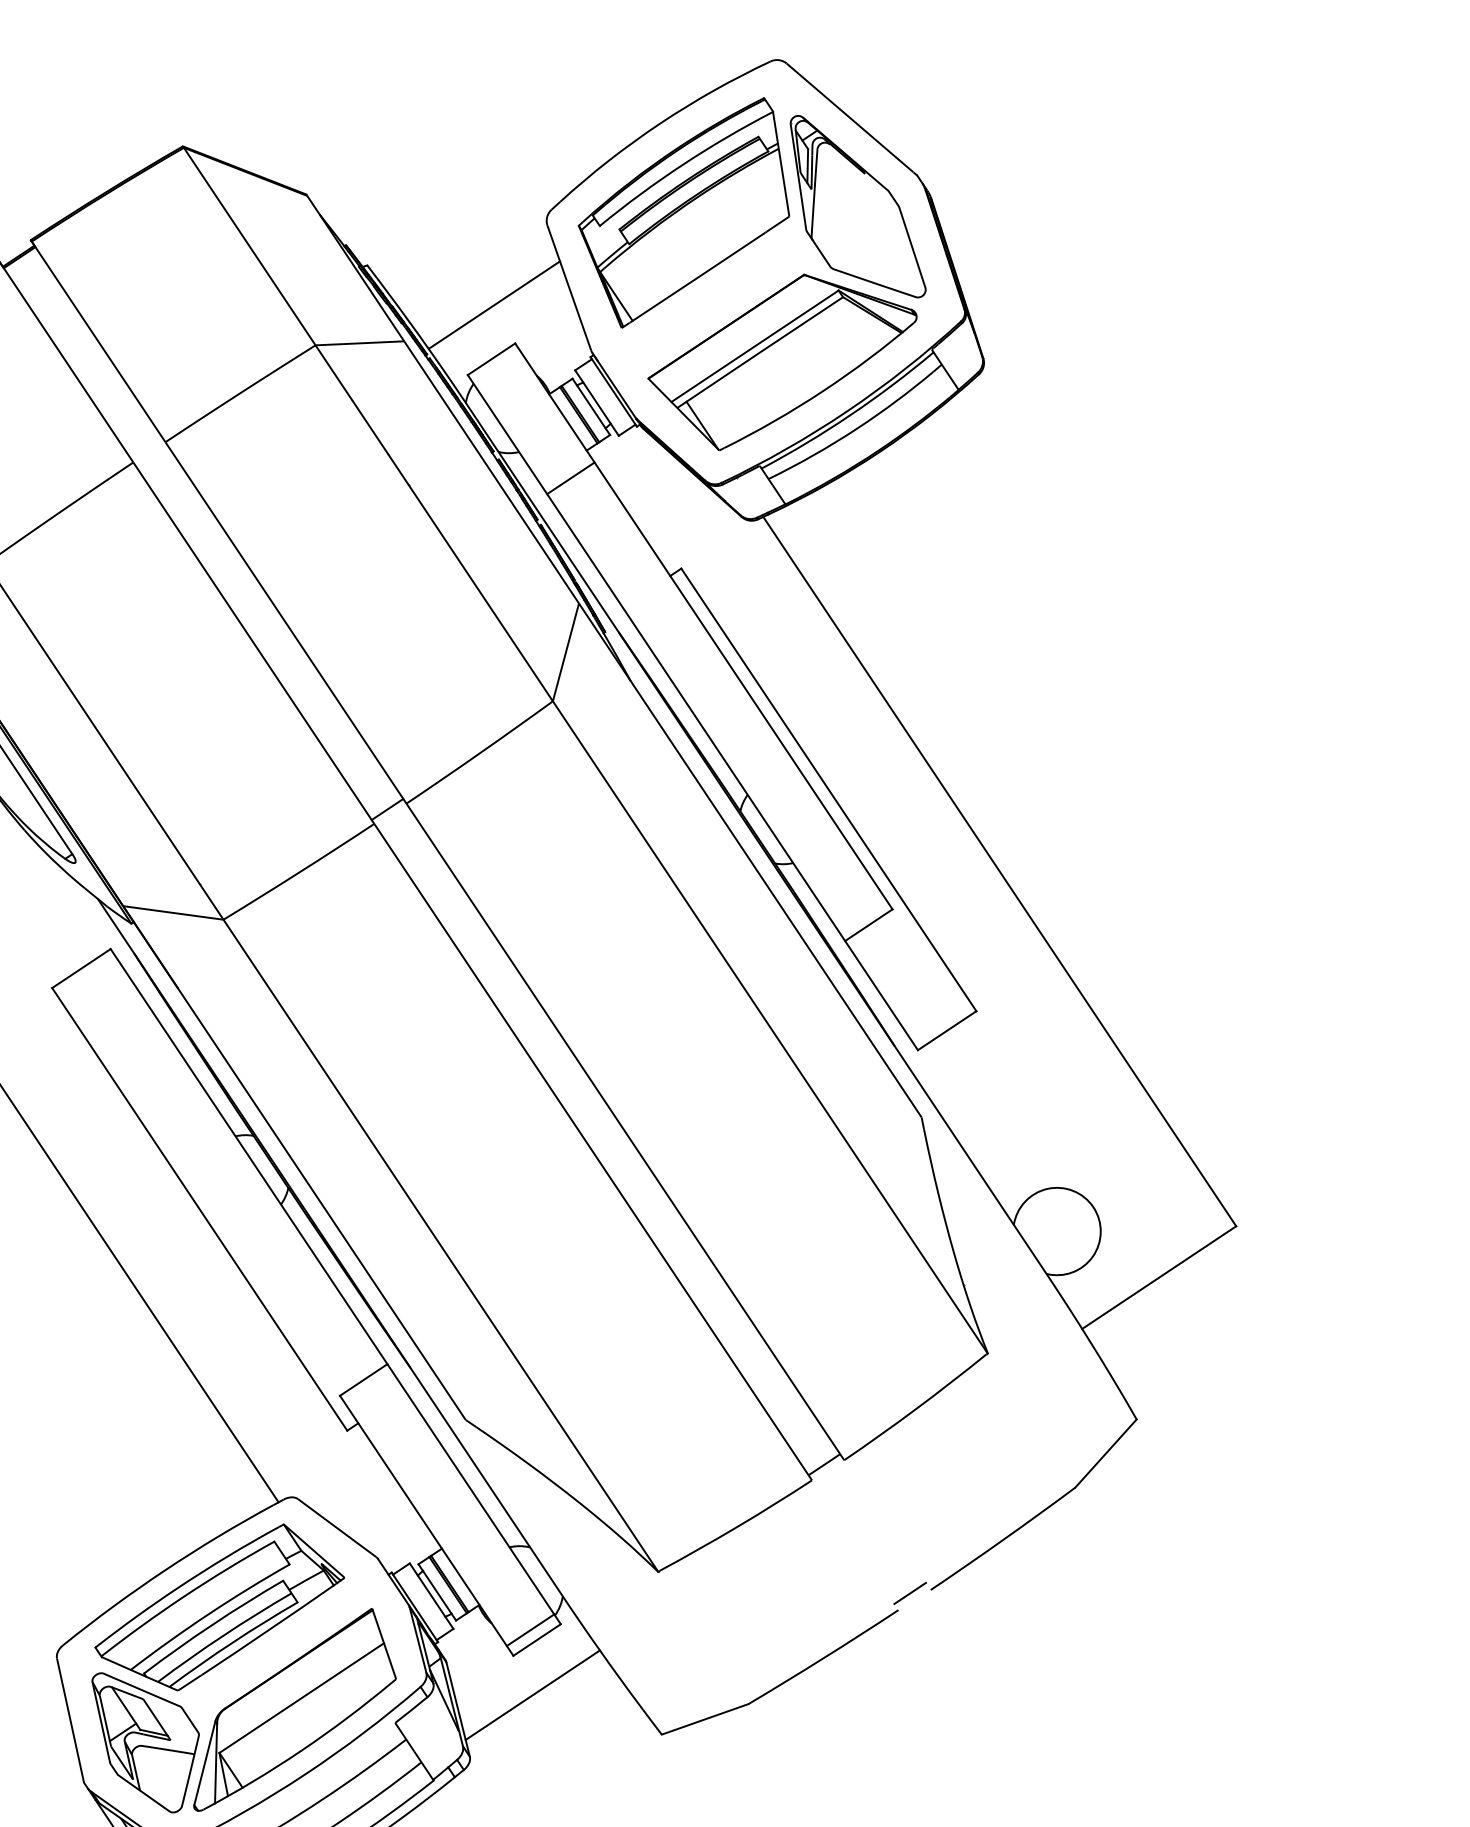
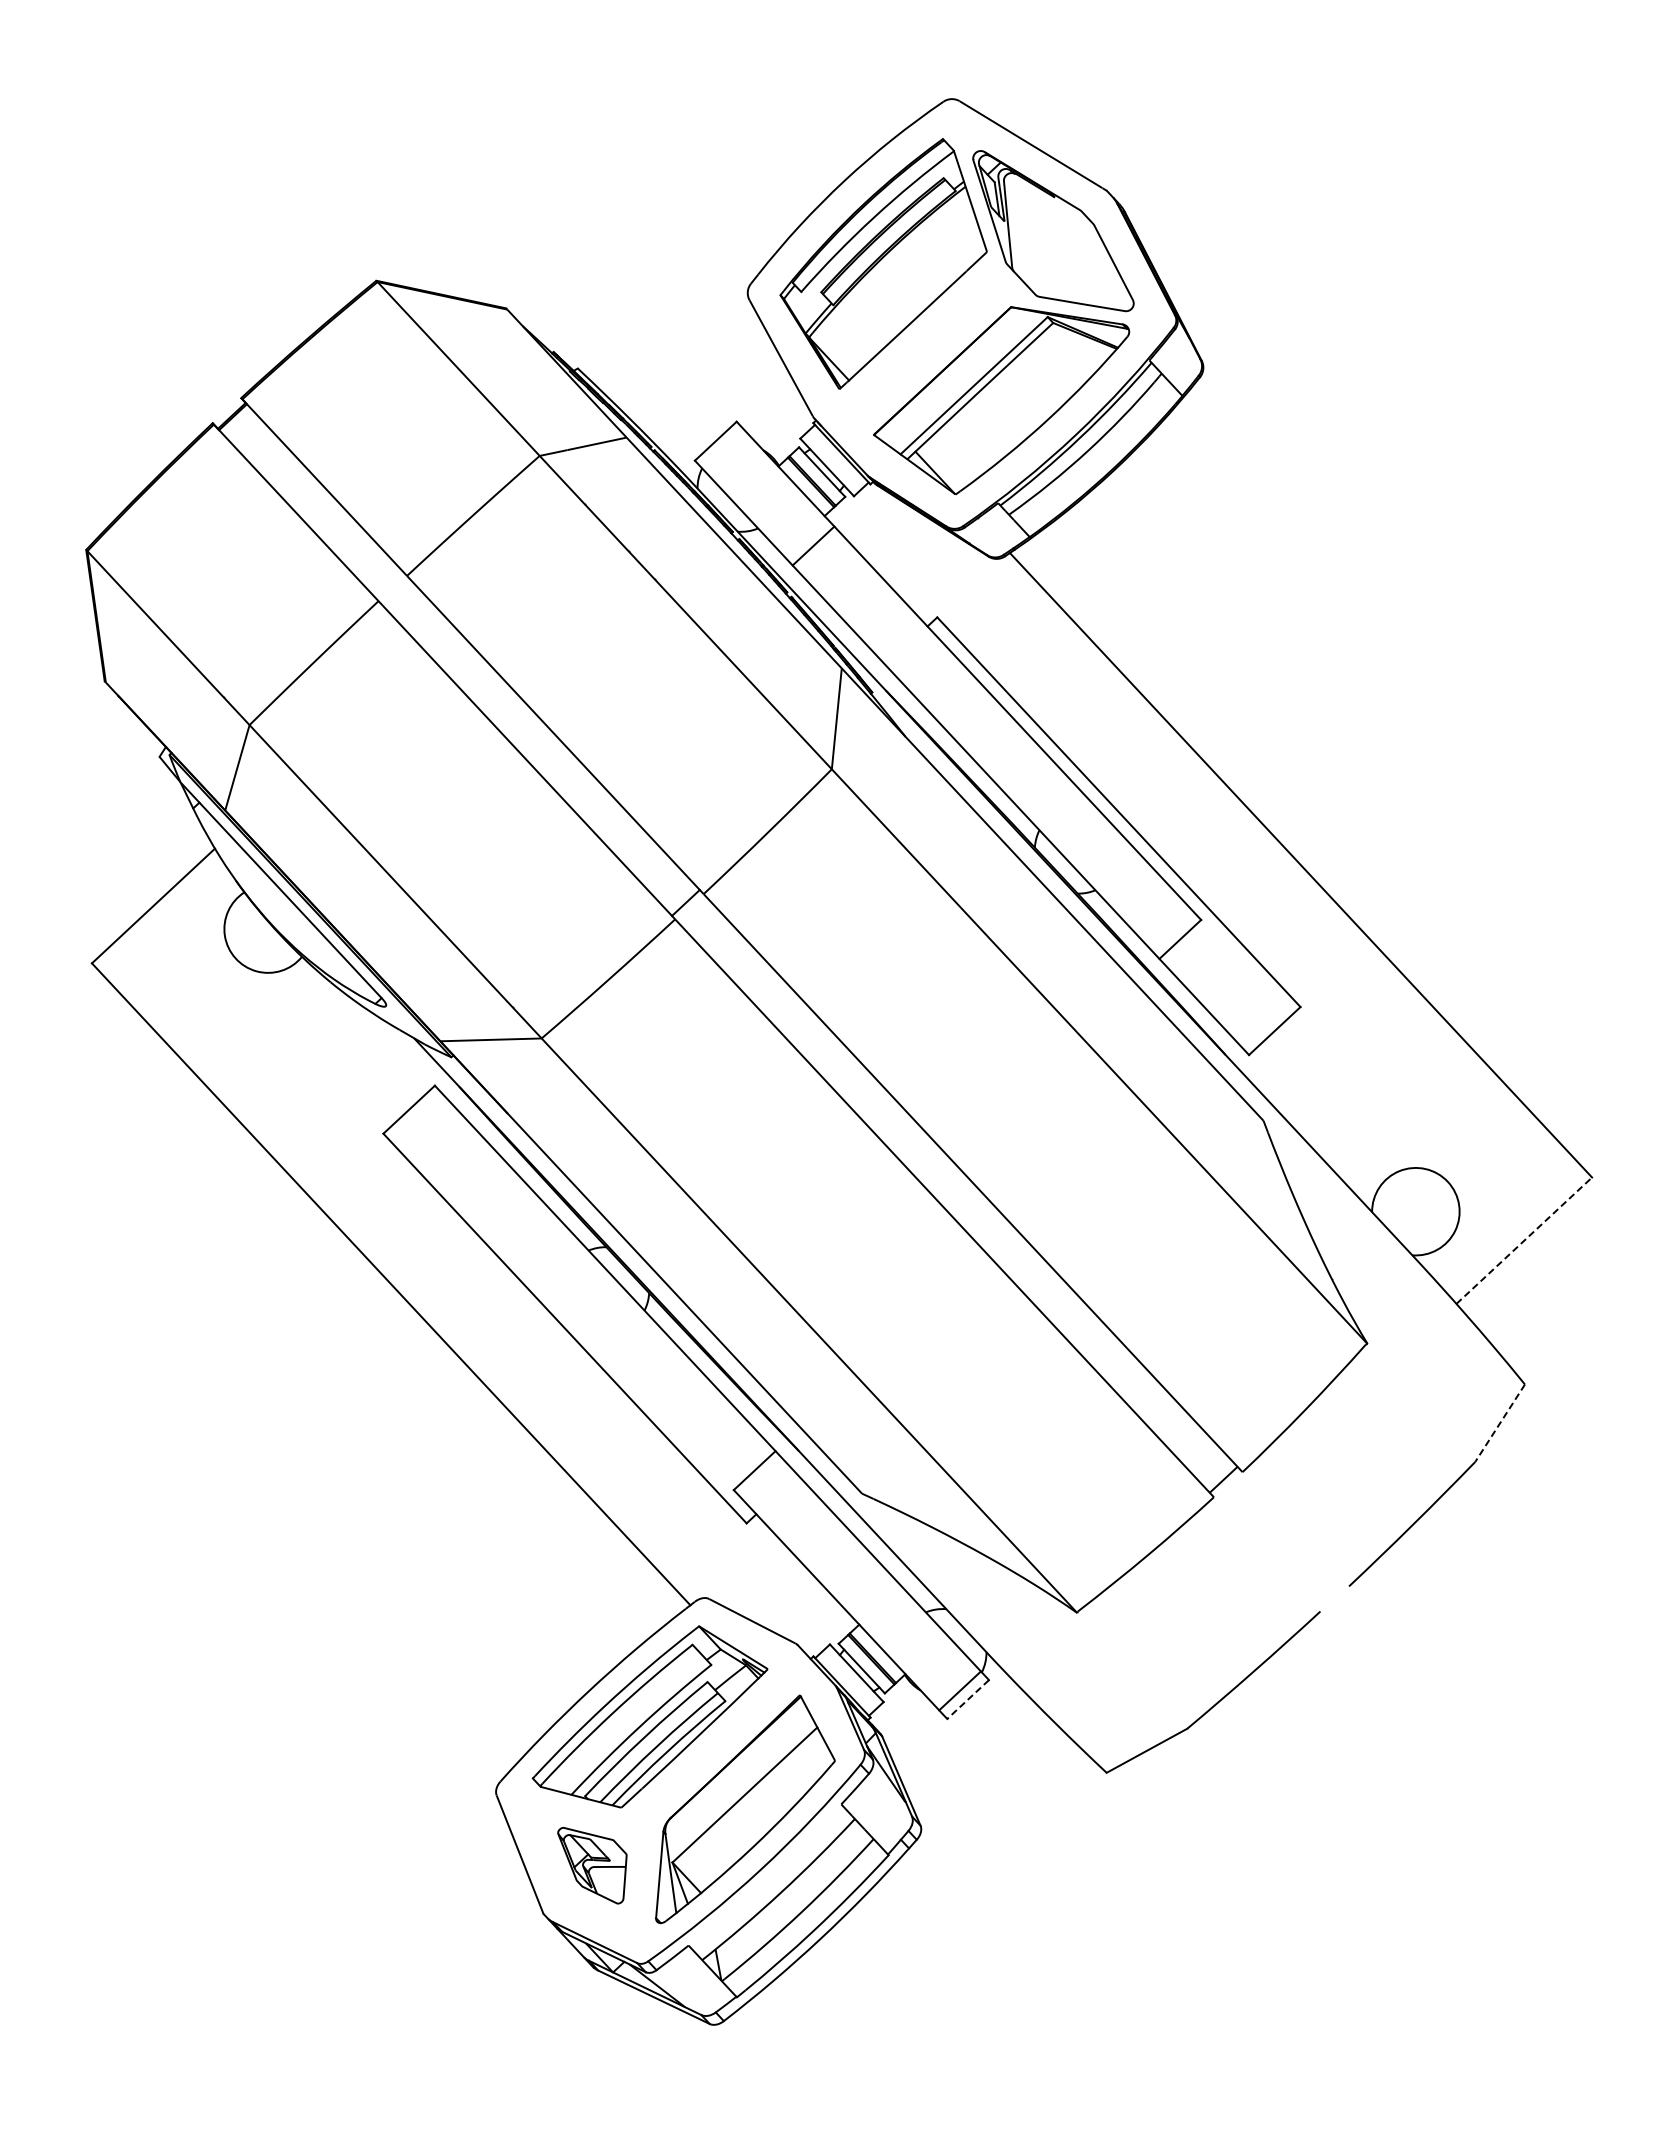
line: (493, 305) -> (709, 387), removed
line: (1159, 1277) -> (1524, 1240), solid -> dashed
line: (1106, 1453) -> (1500, 1423), solid -> dashed
line: (910, 1593) -> (1329, 1593), removed
line: (537, 1640) -> (968, 1699), solid -> dashed
line: (532, 1694) -> (972, 1754), removed
part: (140, 1742) -> (592, 1865), size x0.6

